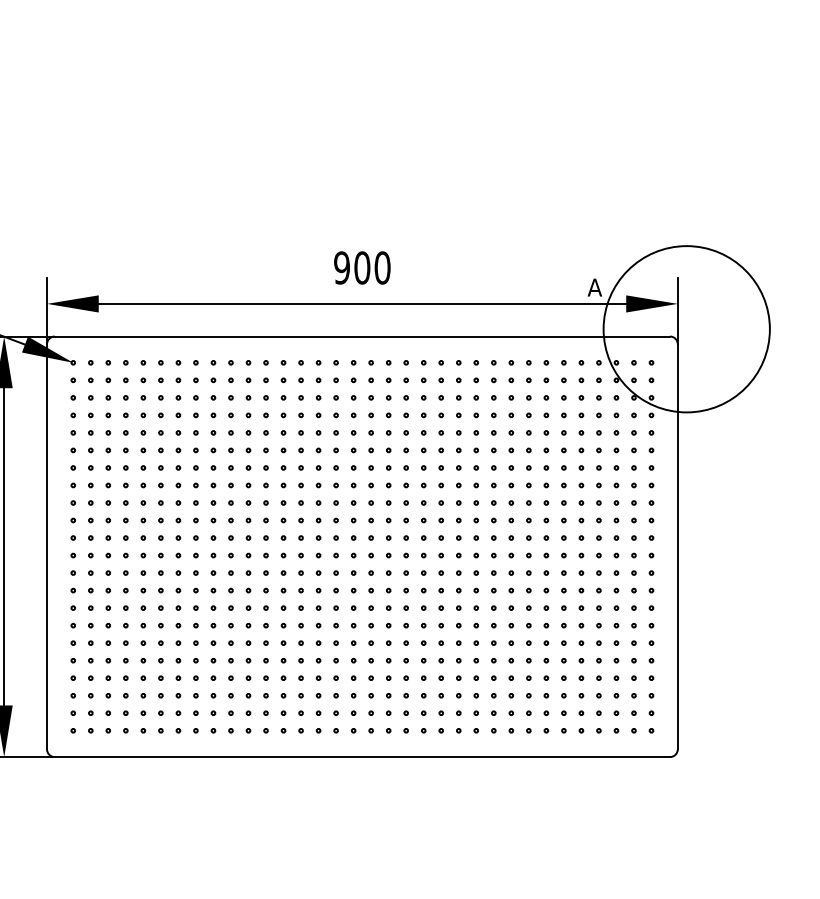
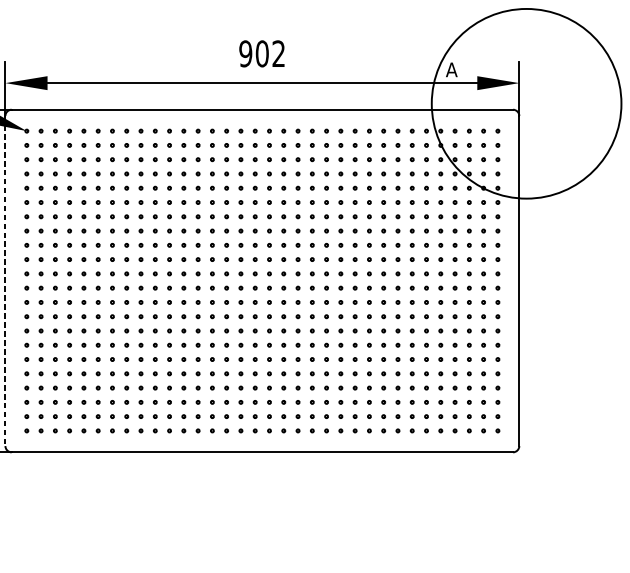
text: (382, 267) -> (278, 53), 900 -> 902
circle: (686, 329) -> (526, 103), size x1.4
line: (47, 546) -> (5, 280), solid -> dashed

